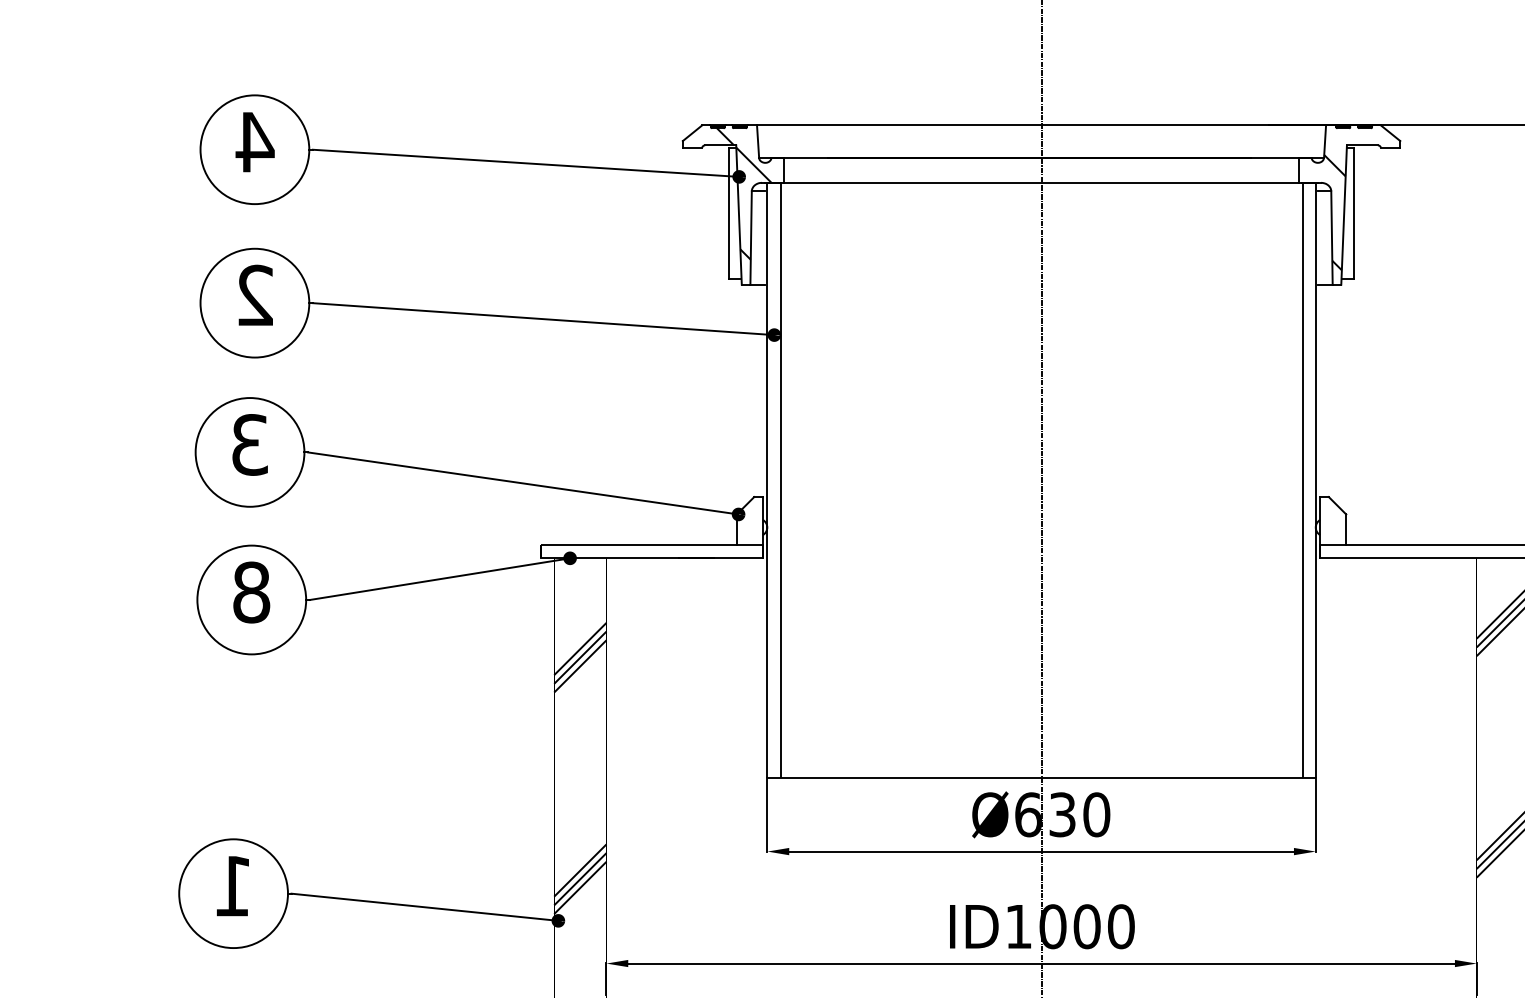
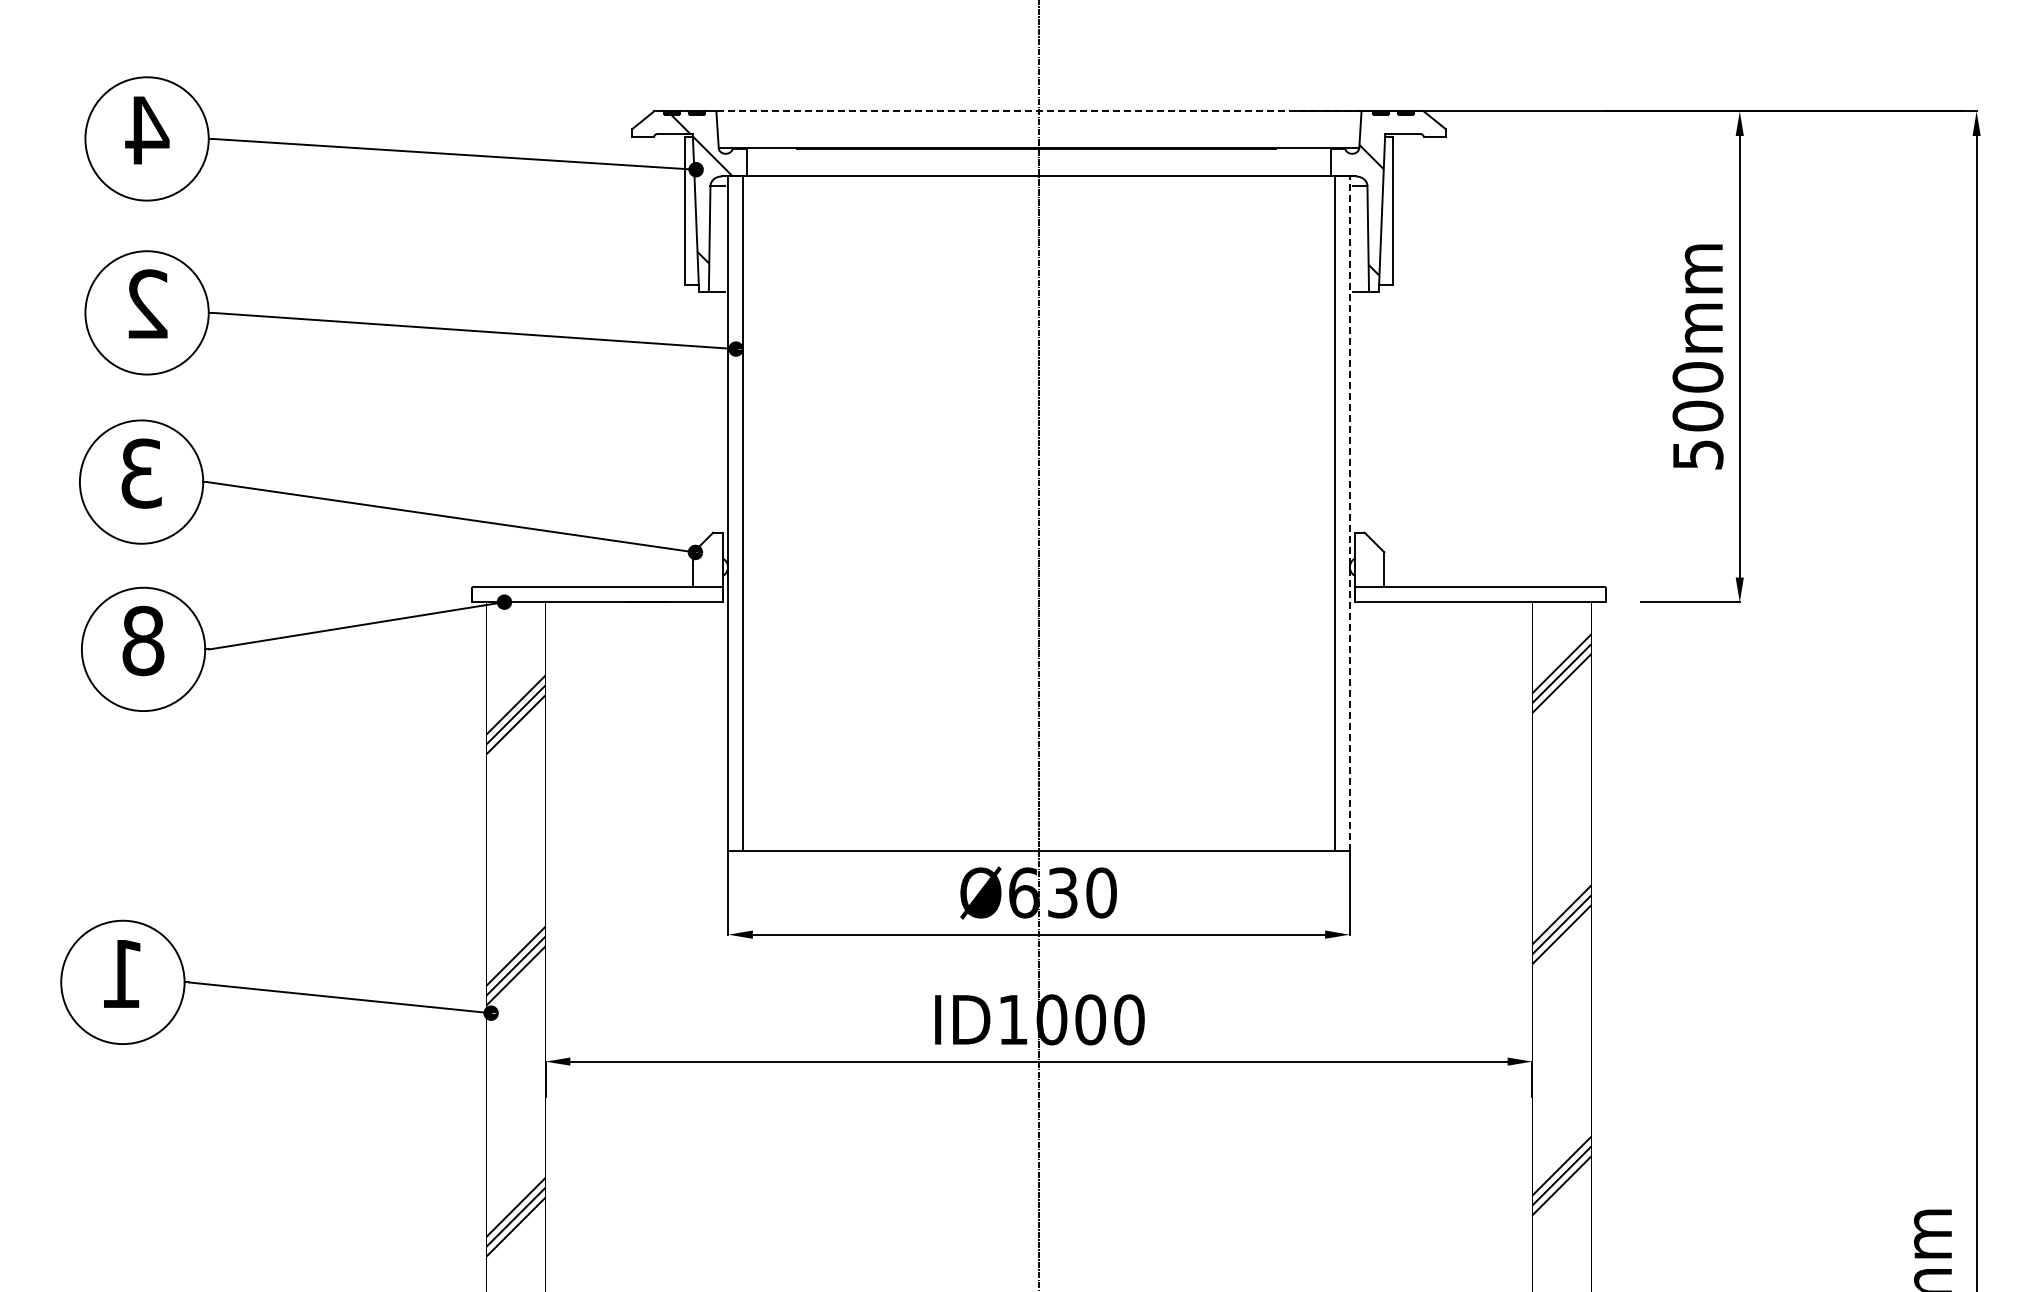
line: (1041, 125) -> (1038, 111), solid -> dashed
line: (1315, 480) -> (1349, 513), solid -> dashed

